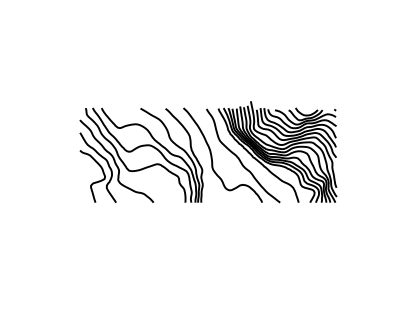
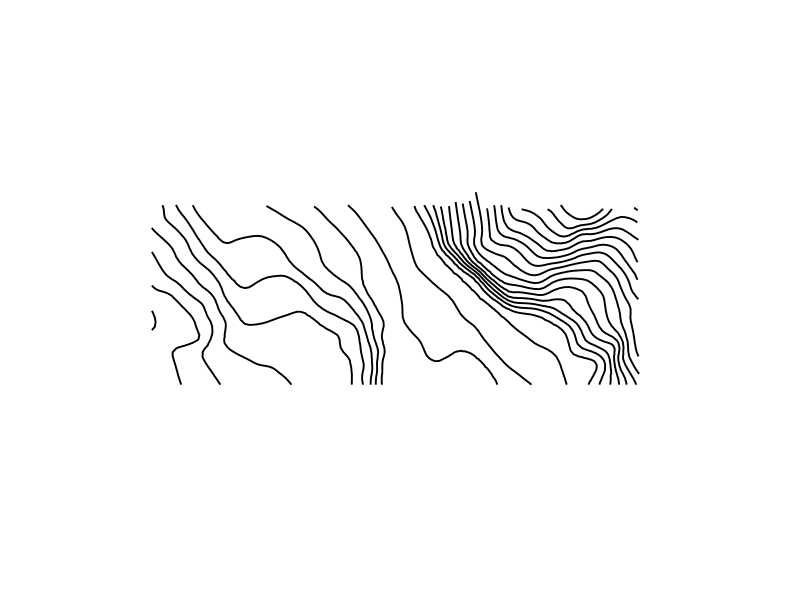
curve: (80, 167) -> (152, 317), added

